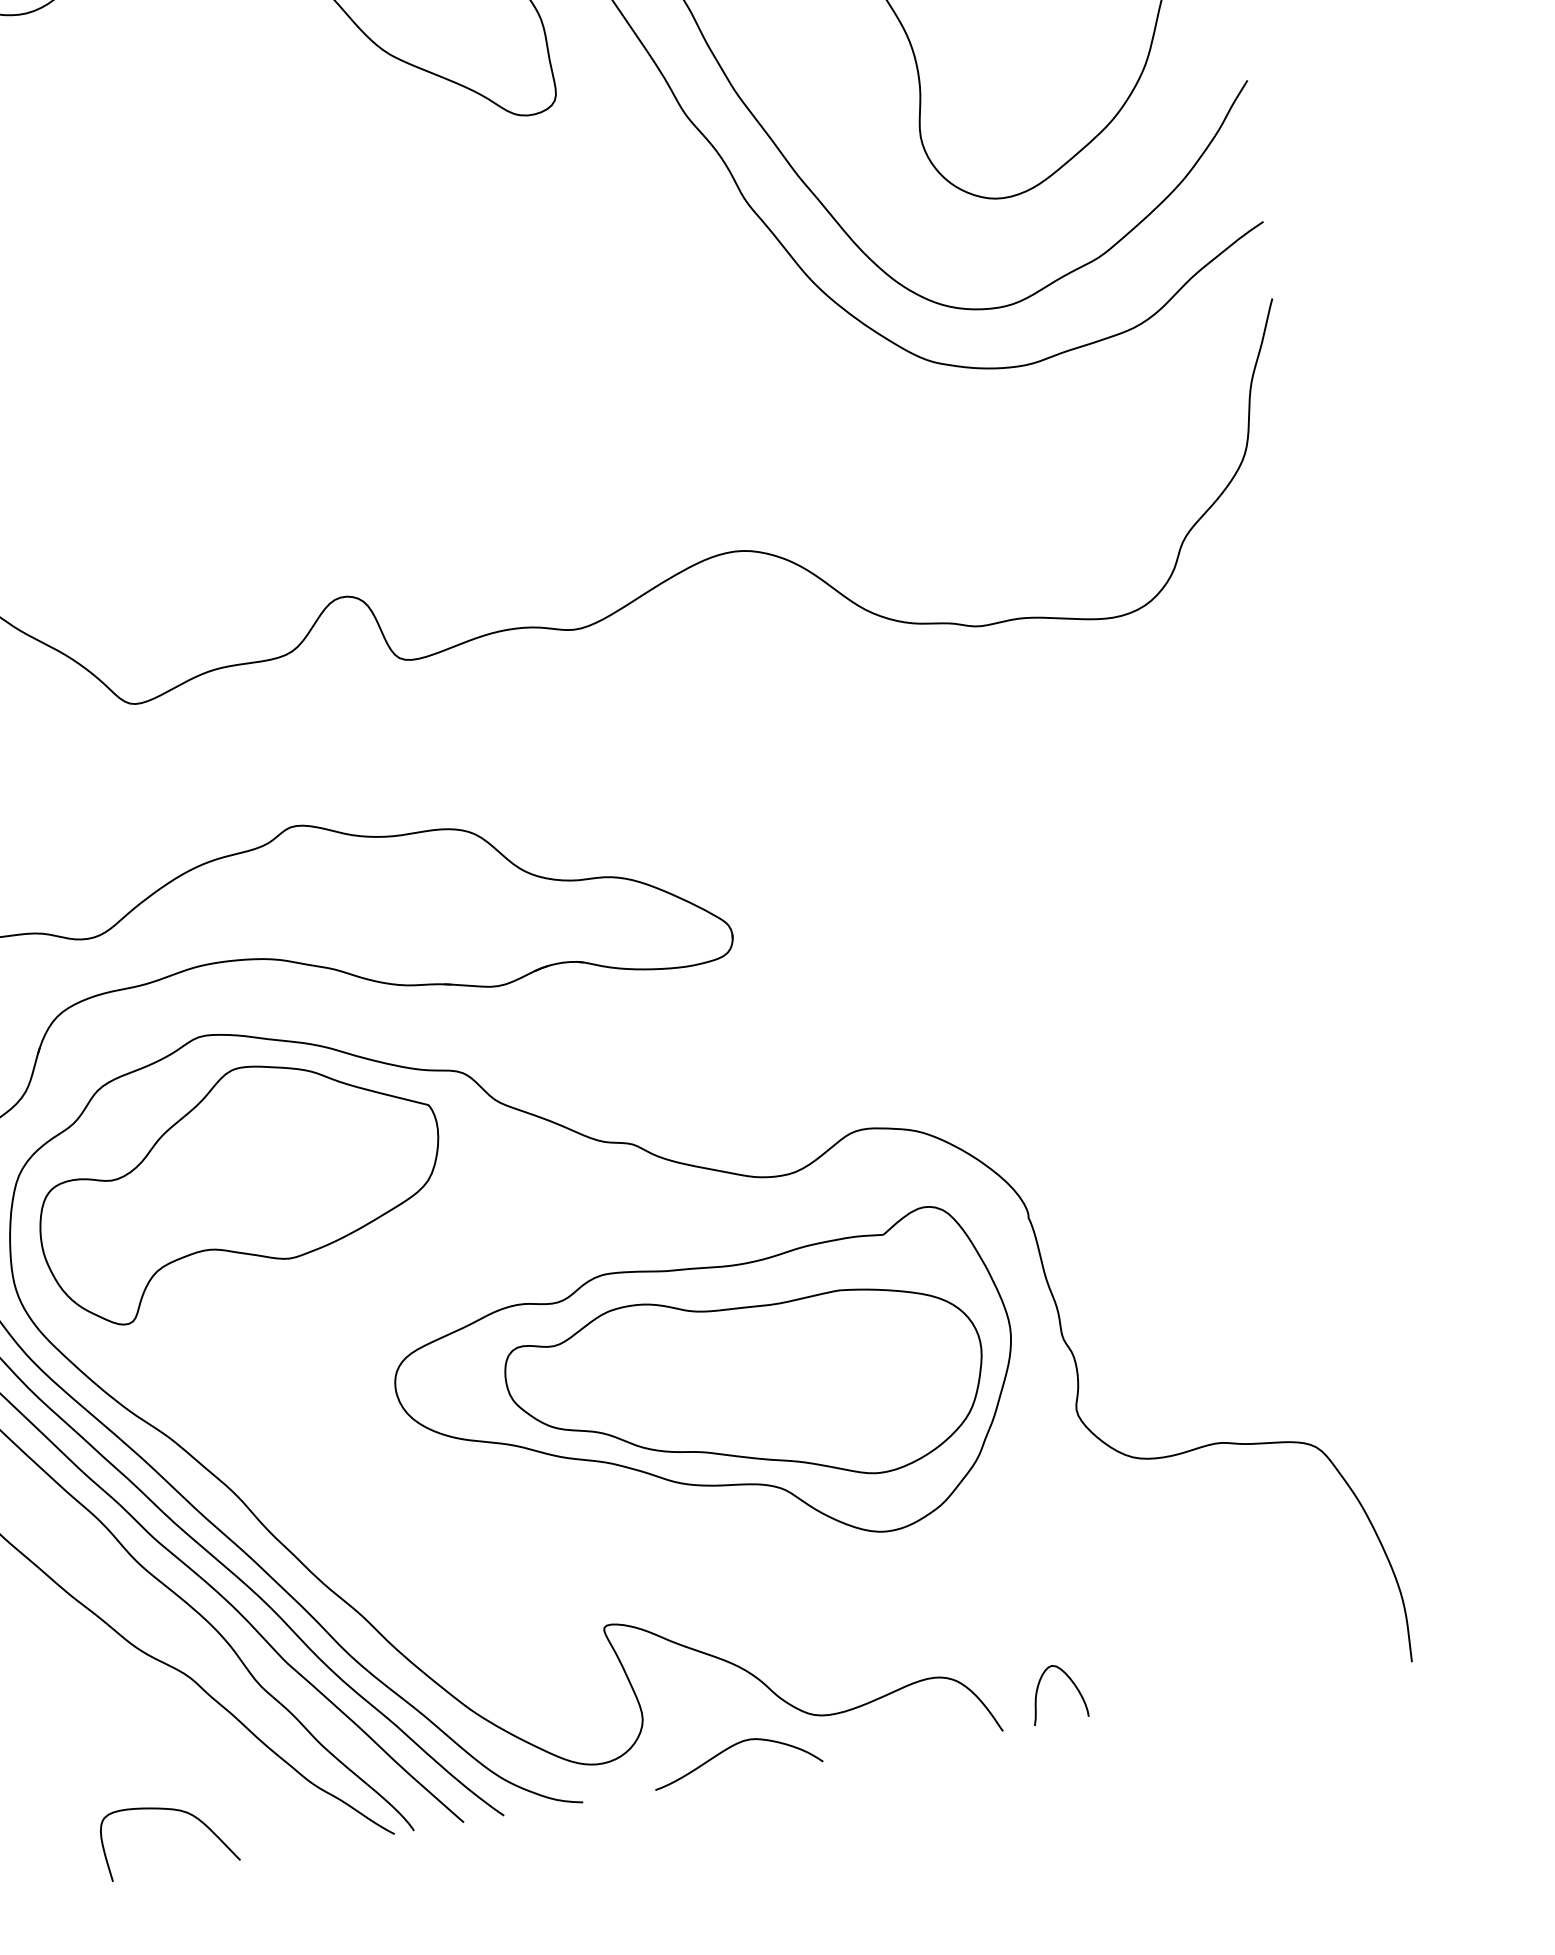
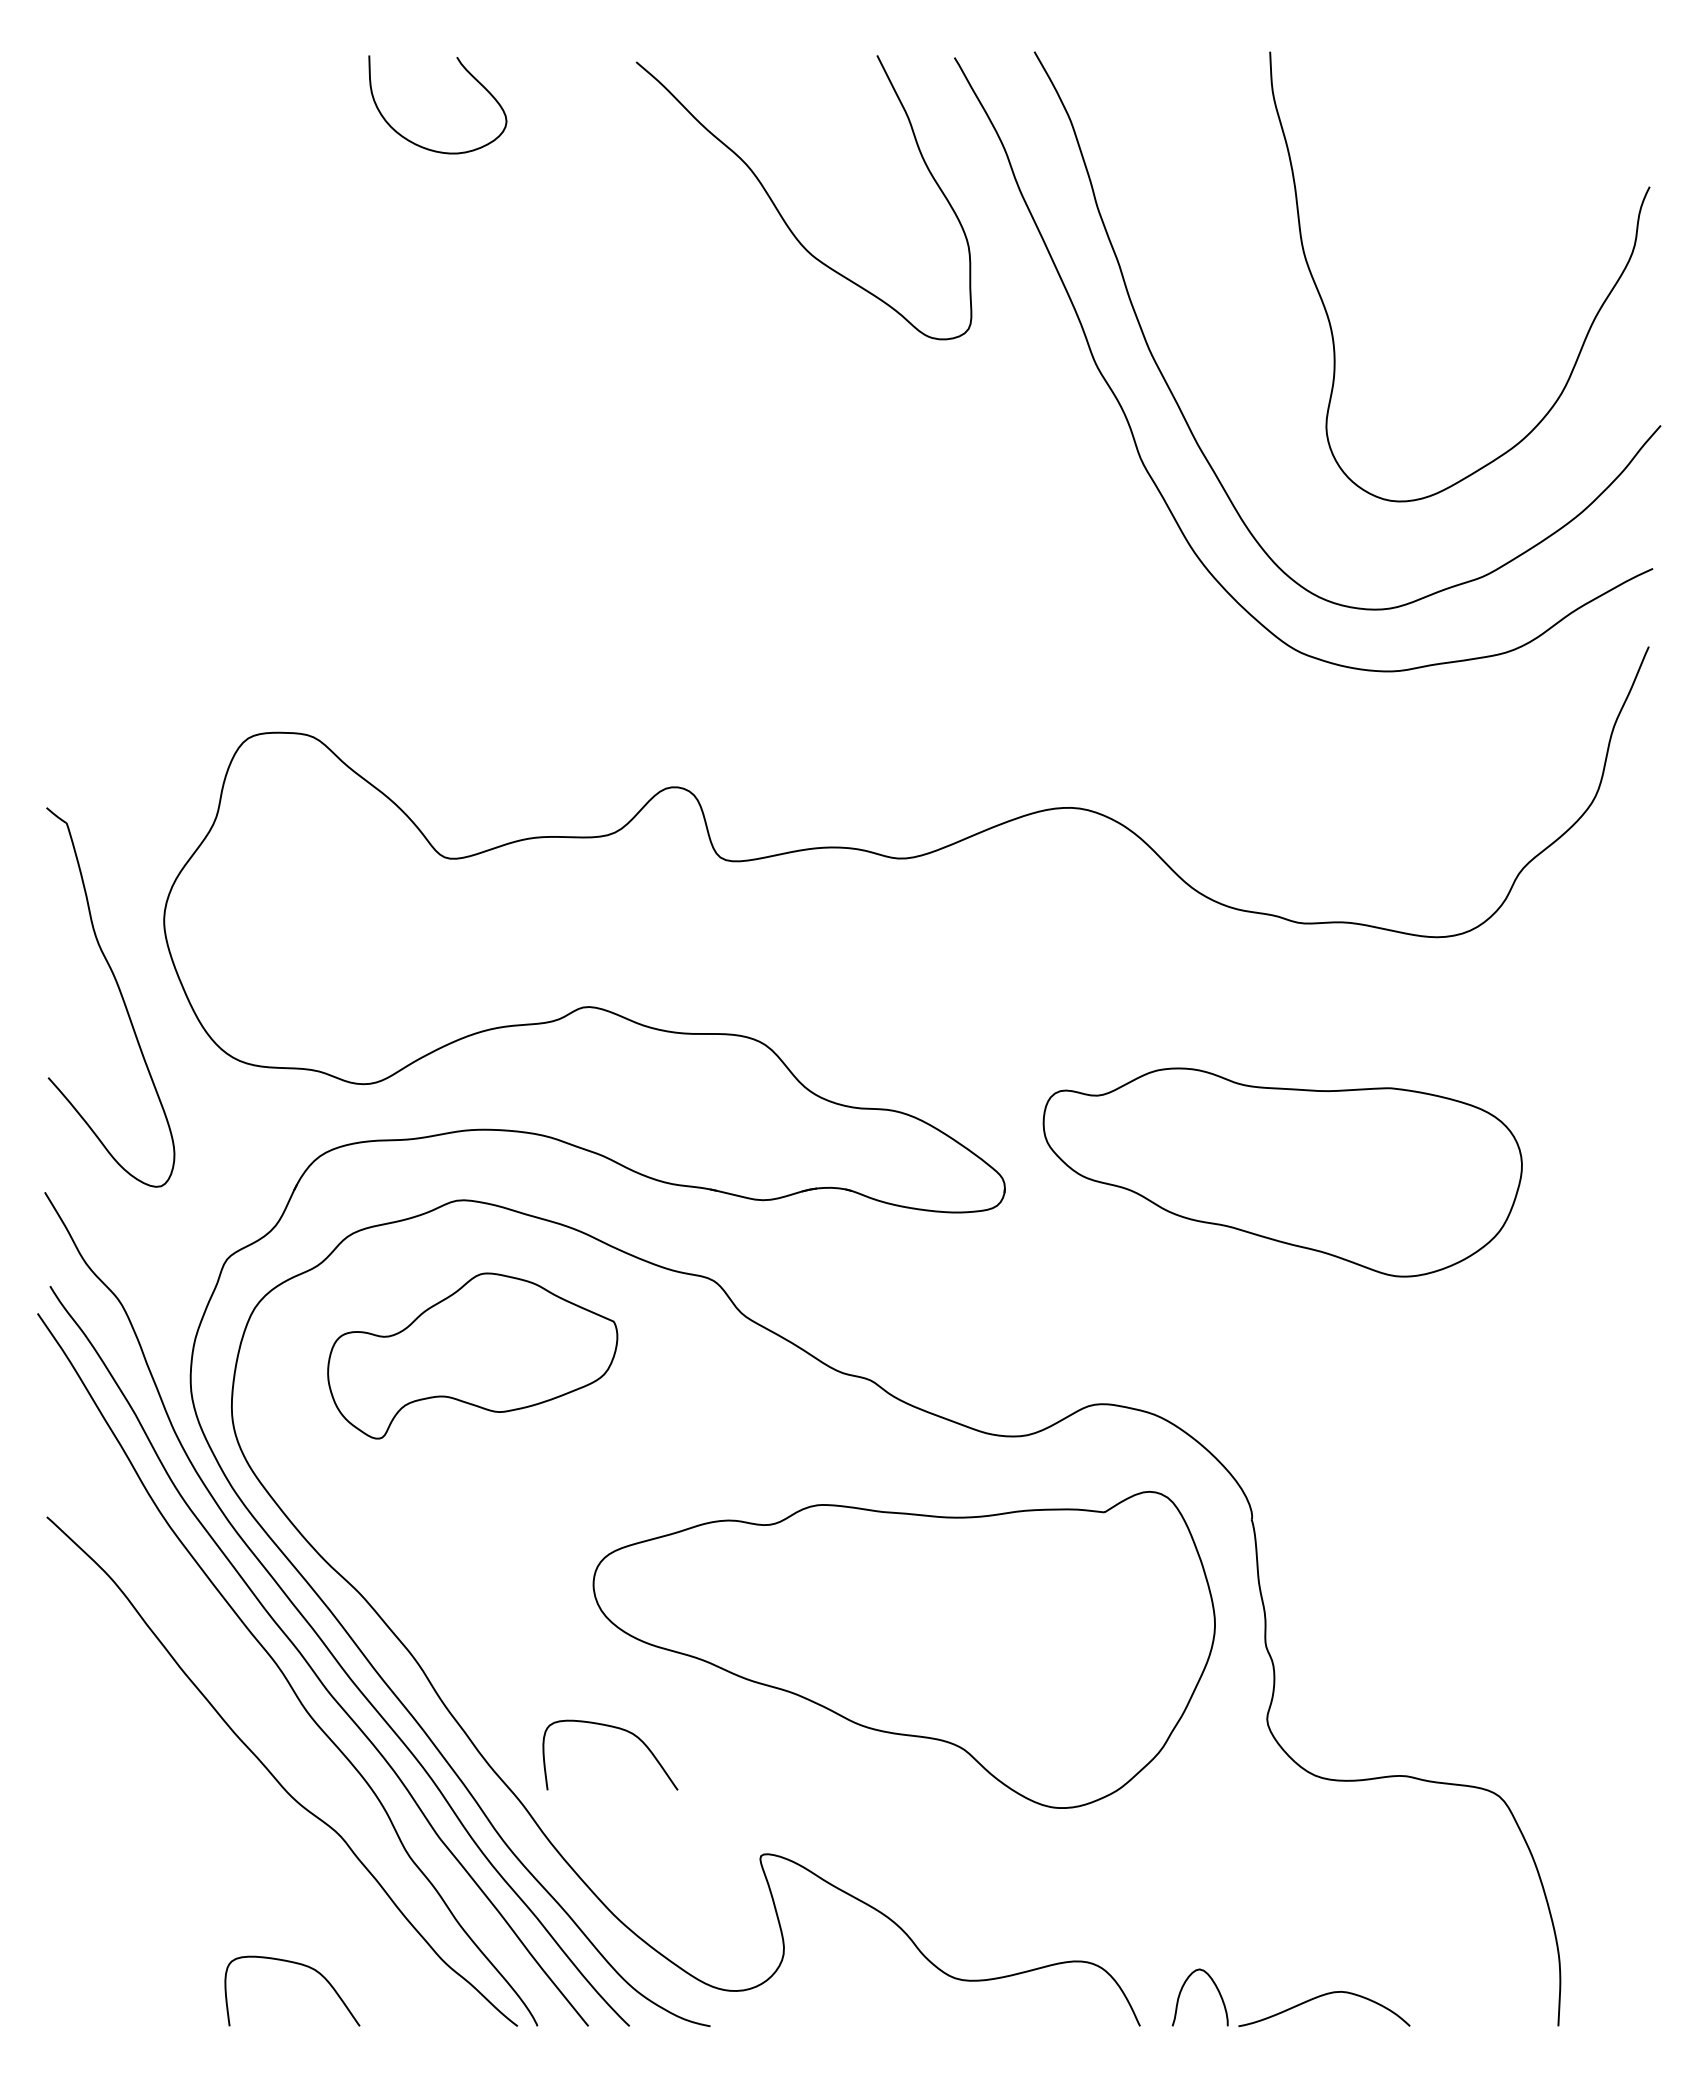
part: (239, 1185) -> (472, 1355), size x0.7
part: (747, 1390) -> (1282, 1172), moved
curve: (441, 1526) -> (615, 1728), added
curve: (729, 1748) -> (1319, 1997), moved

